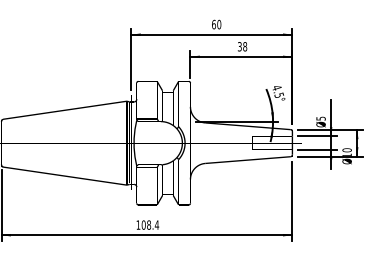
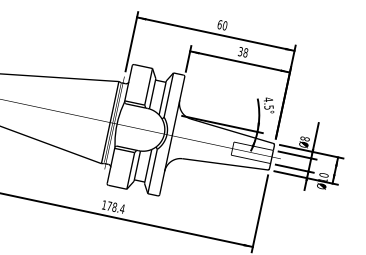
text: (320, 118) -> (304, 138), 5 -> 8
text: (143, 224) -> (109, 205), 108.4 -> 178.4

